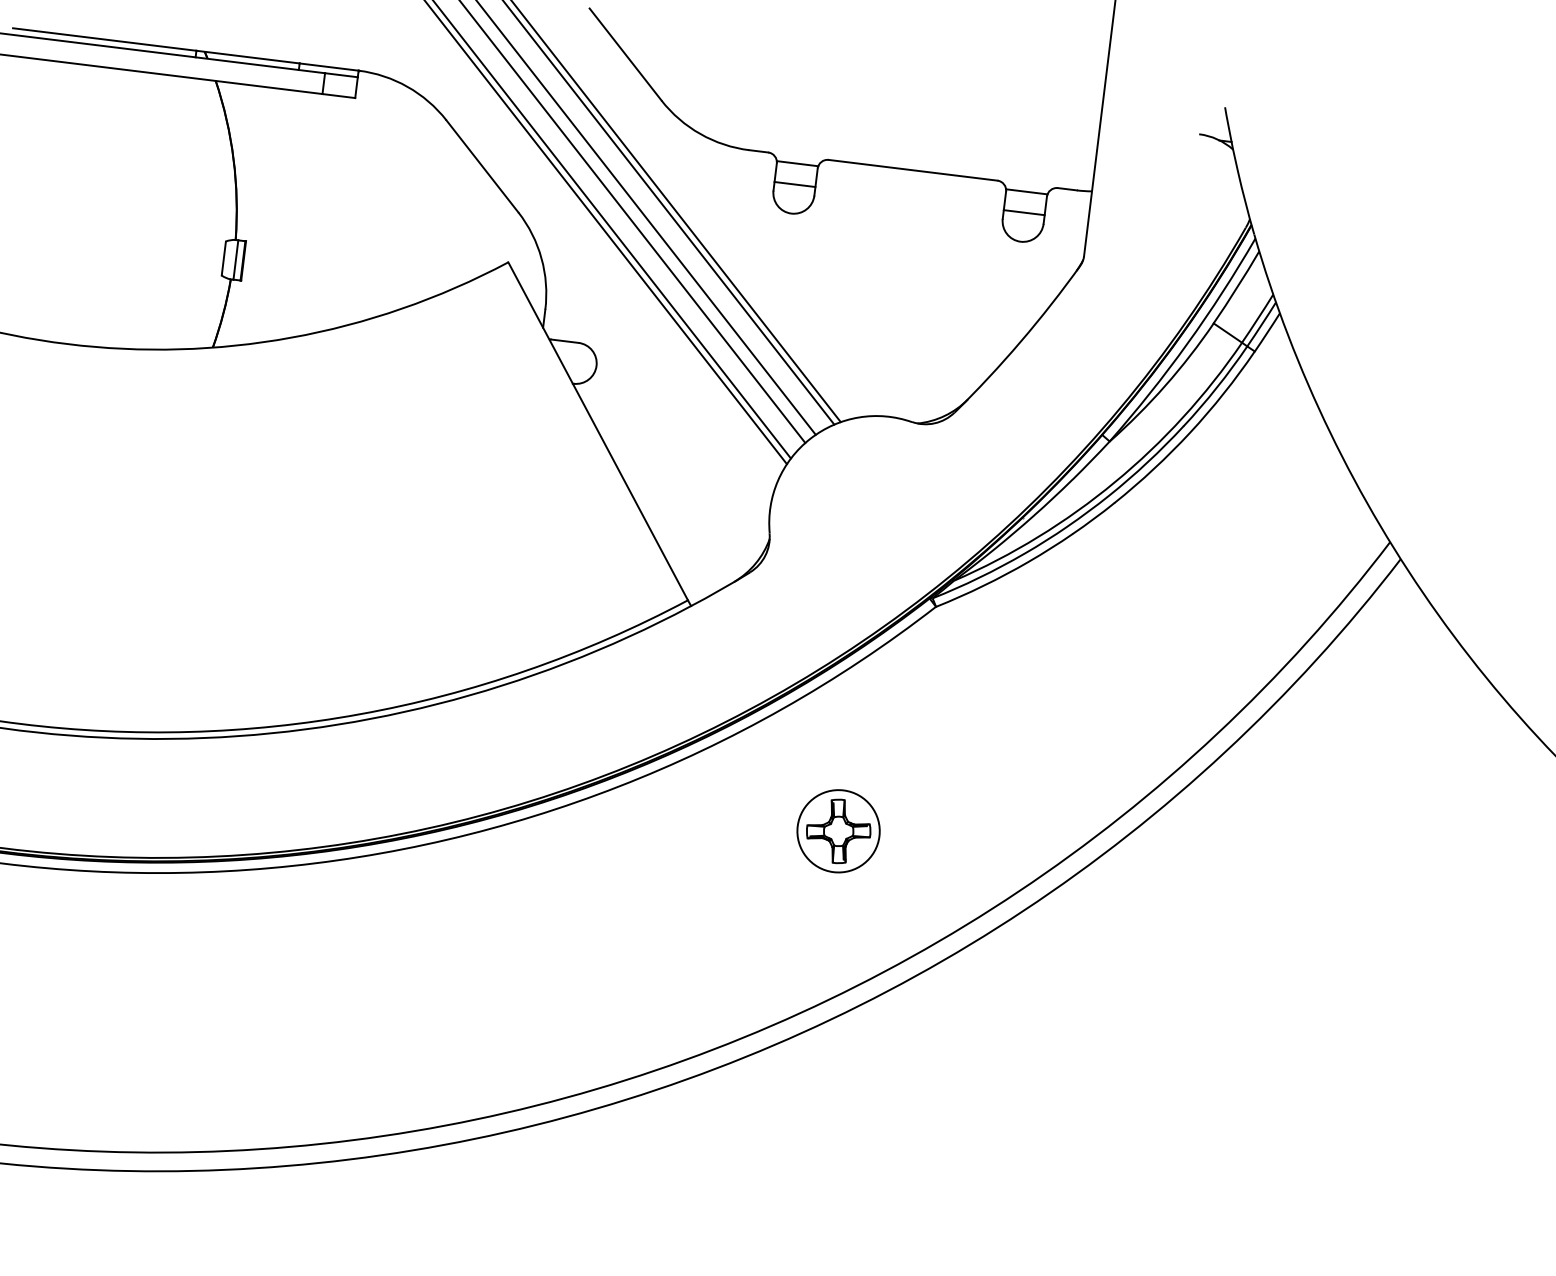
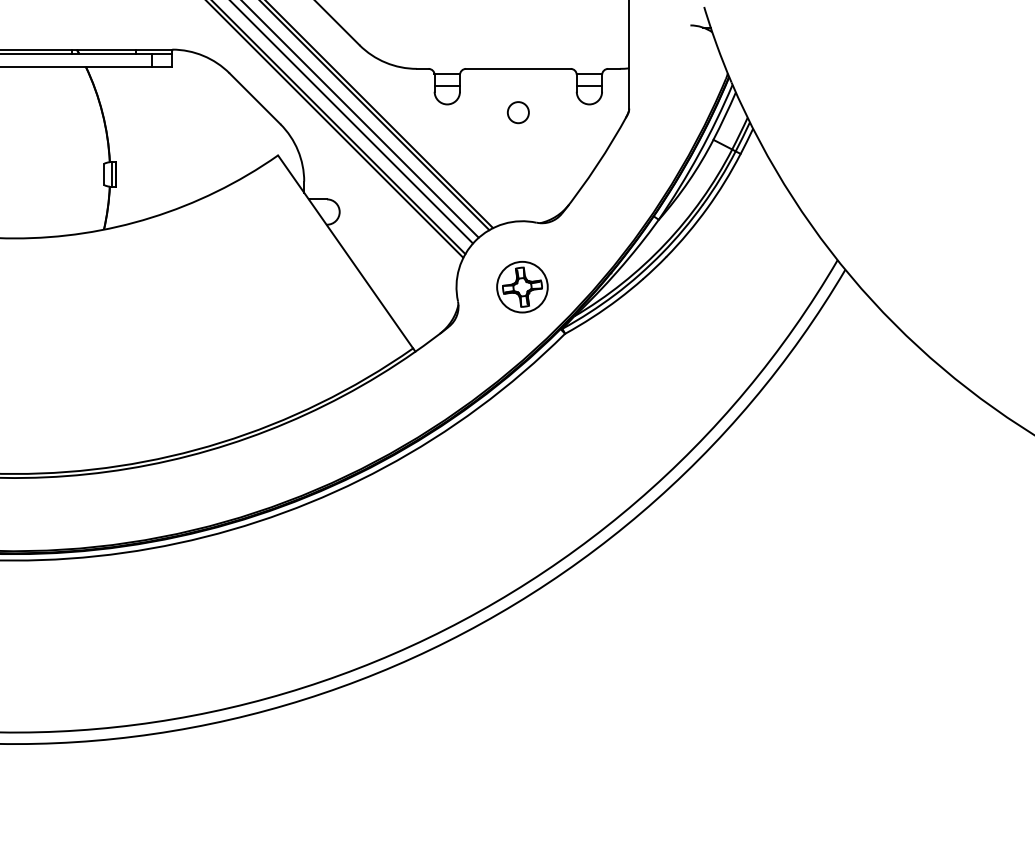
circle: (904, 240) -> (518, 112), added
part: (838, 831) -> (522, 287), moved

